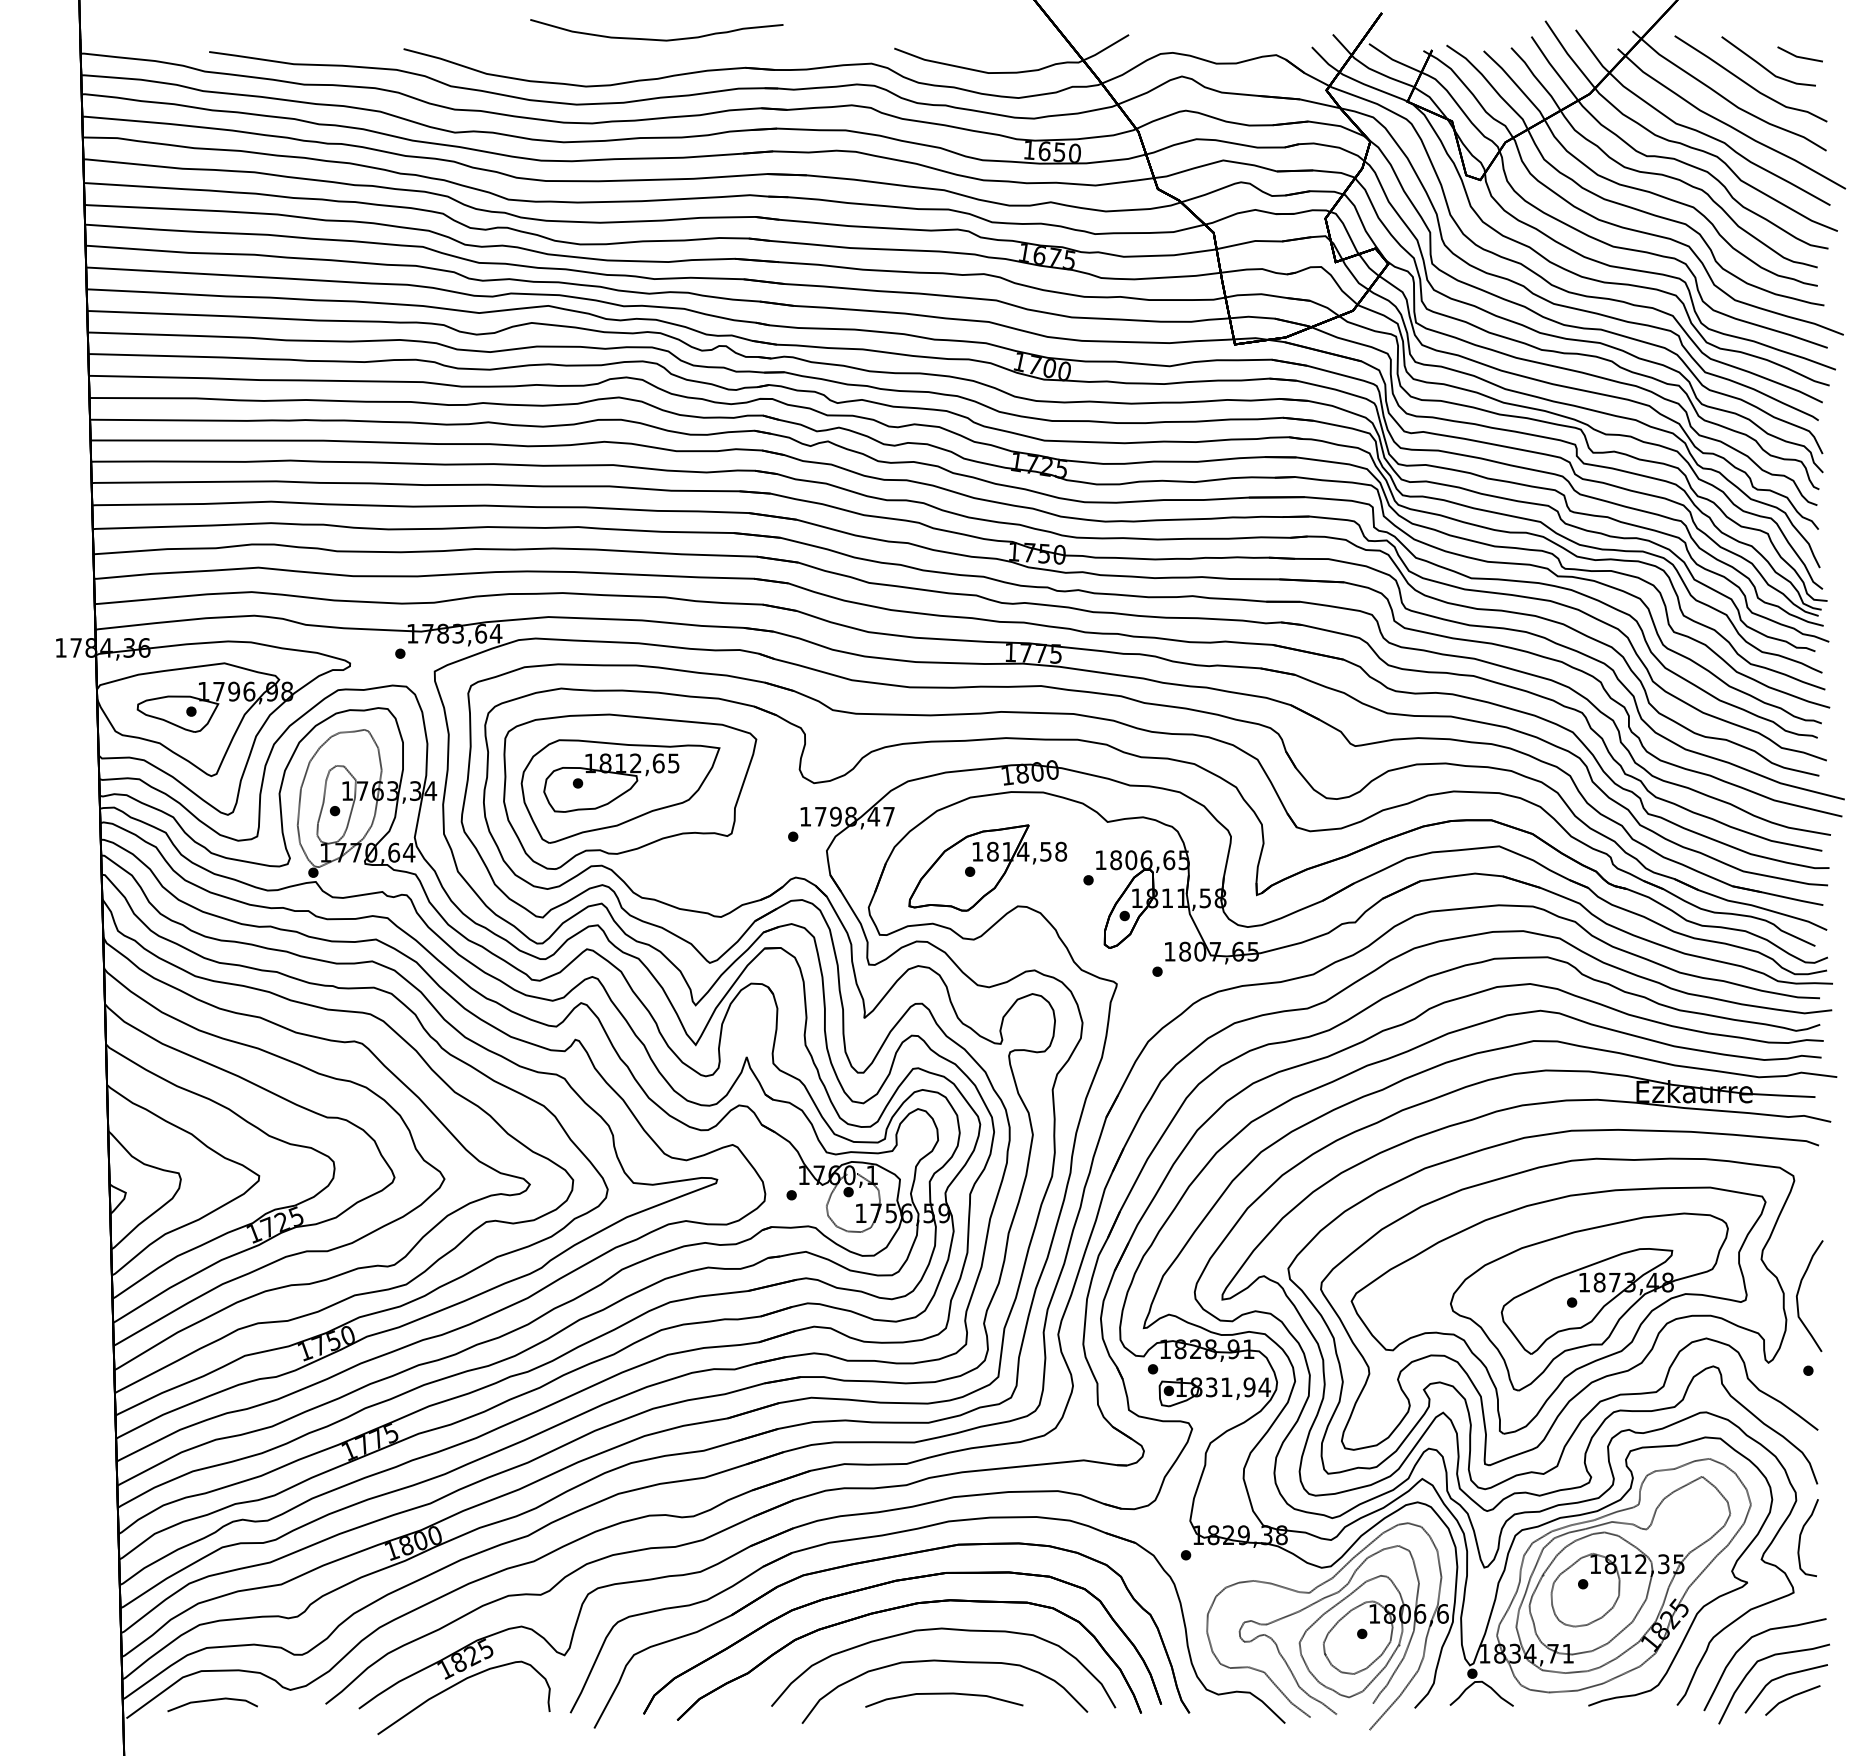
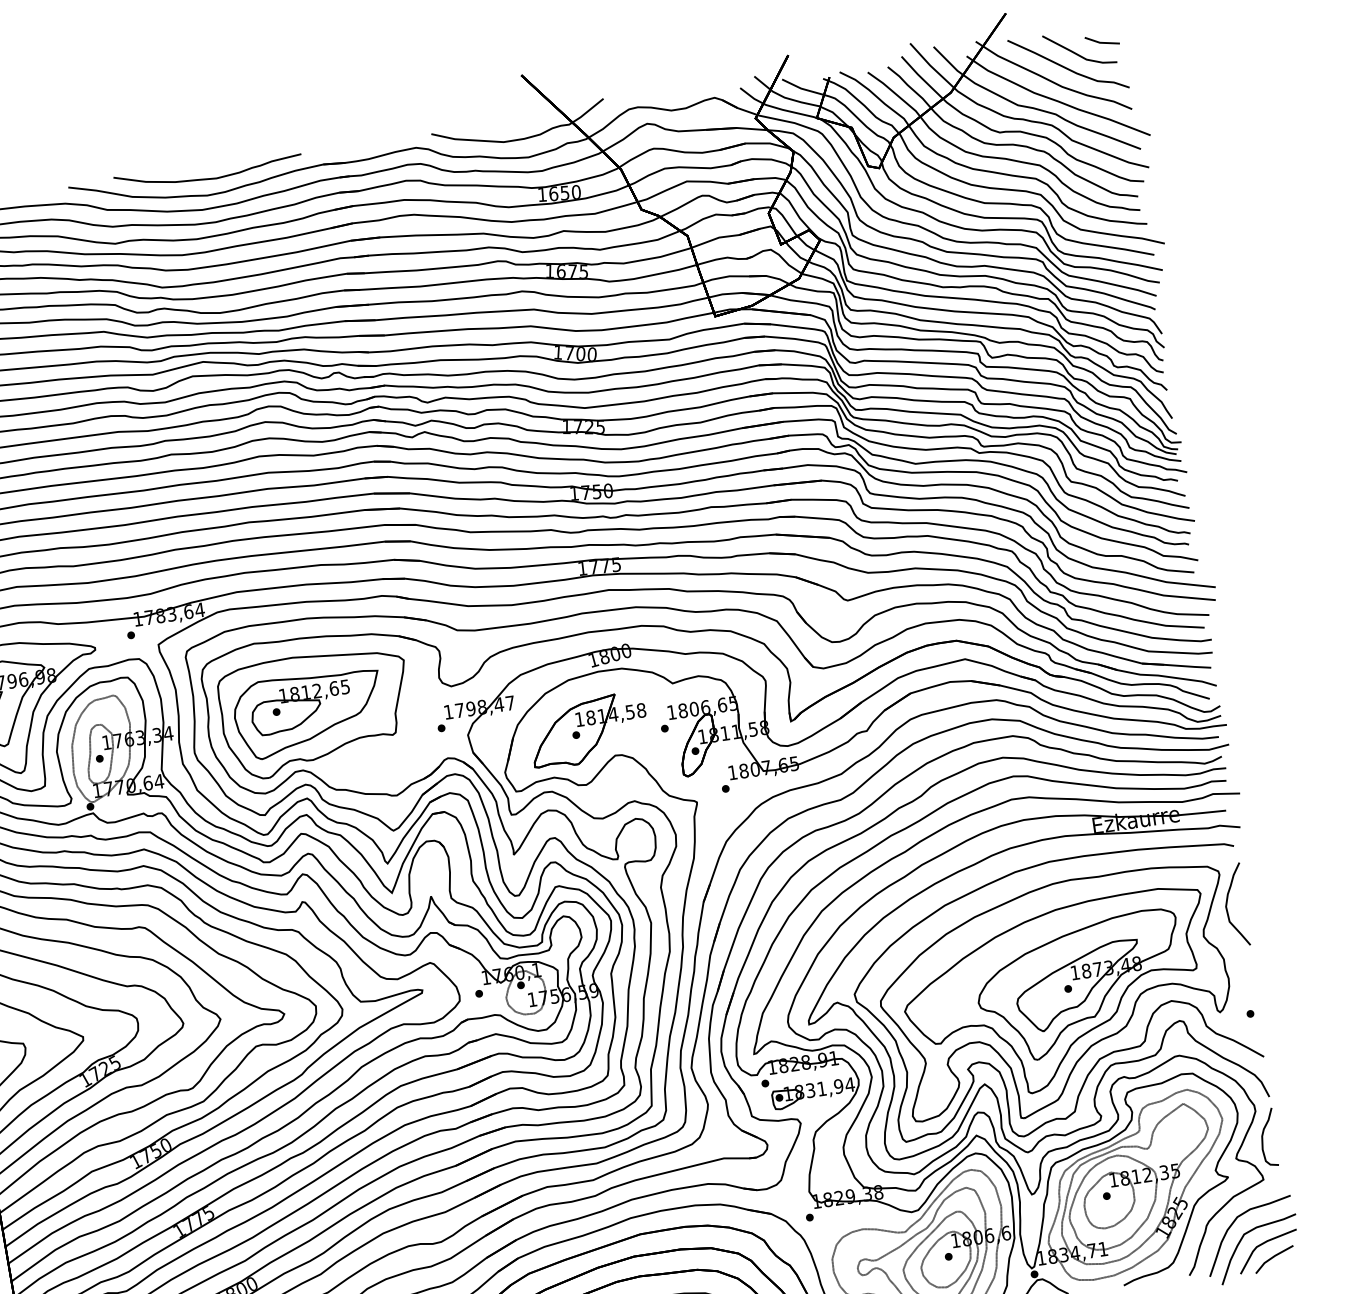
curve: (652, 38) -> (205, 178), moved
curve: (1799, 1291) -> (1227, 902), moved

